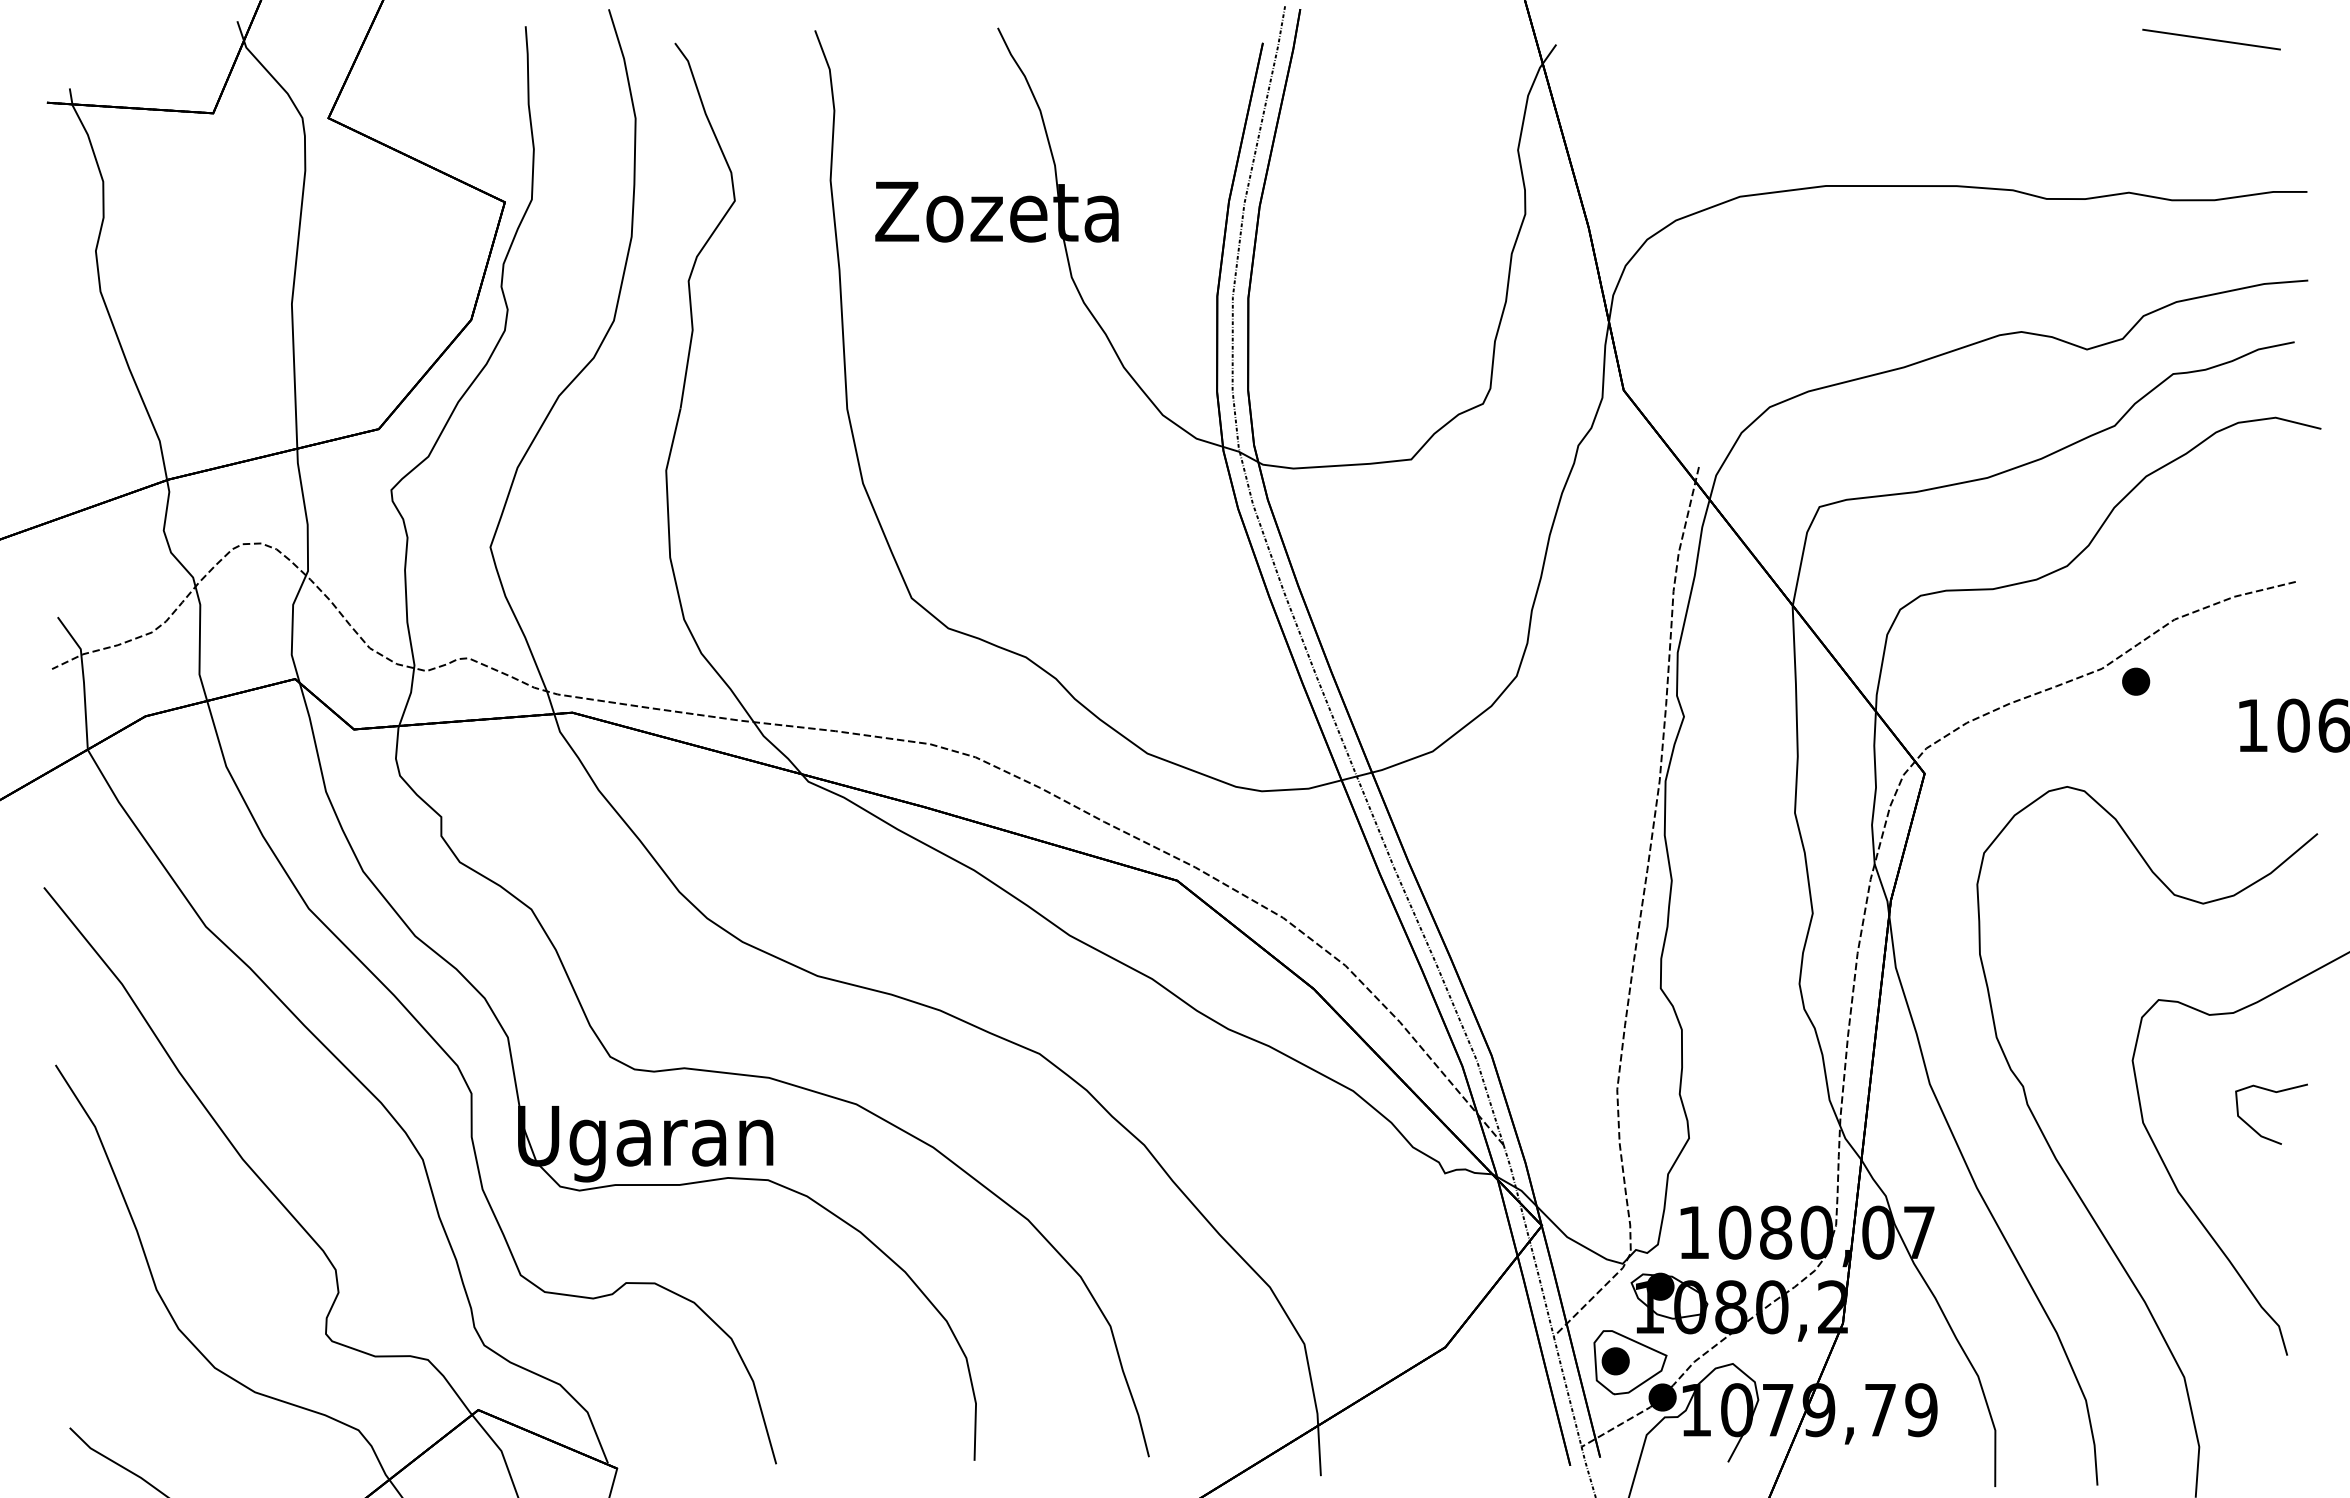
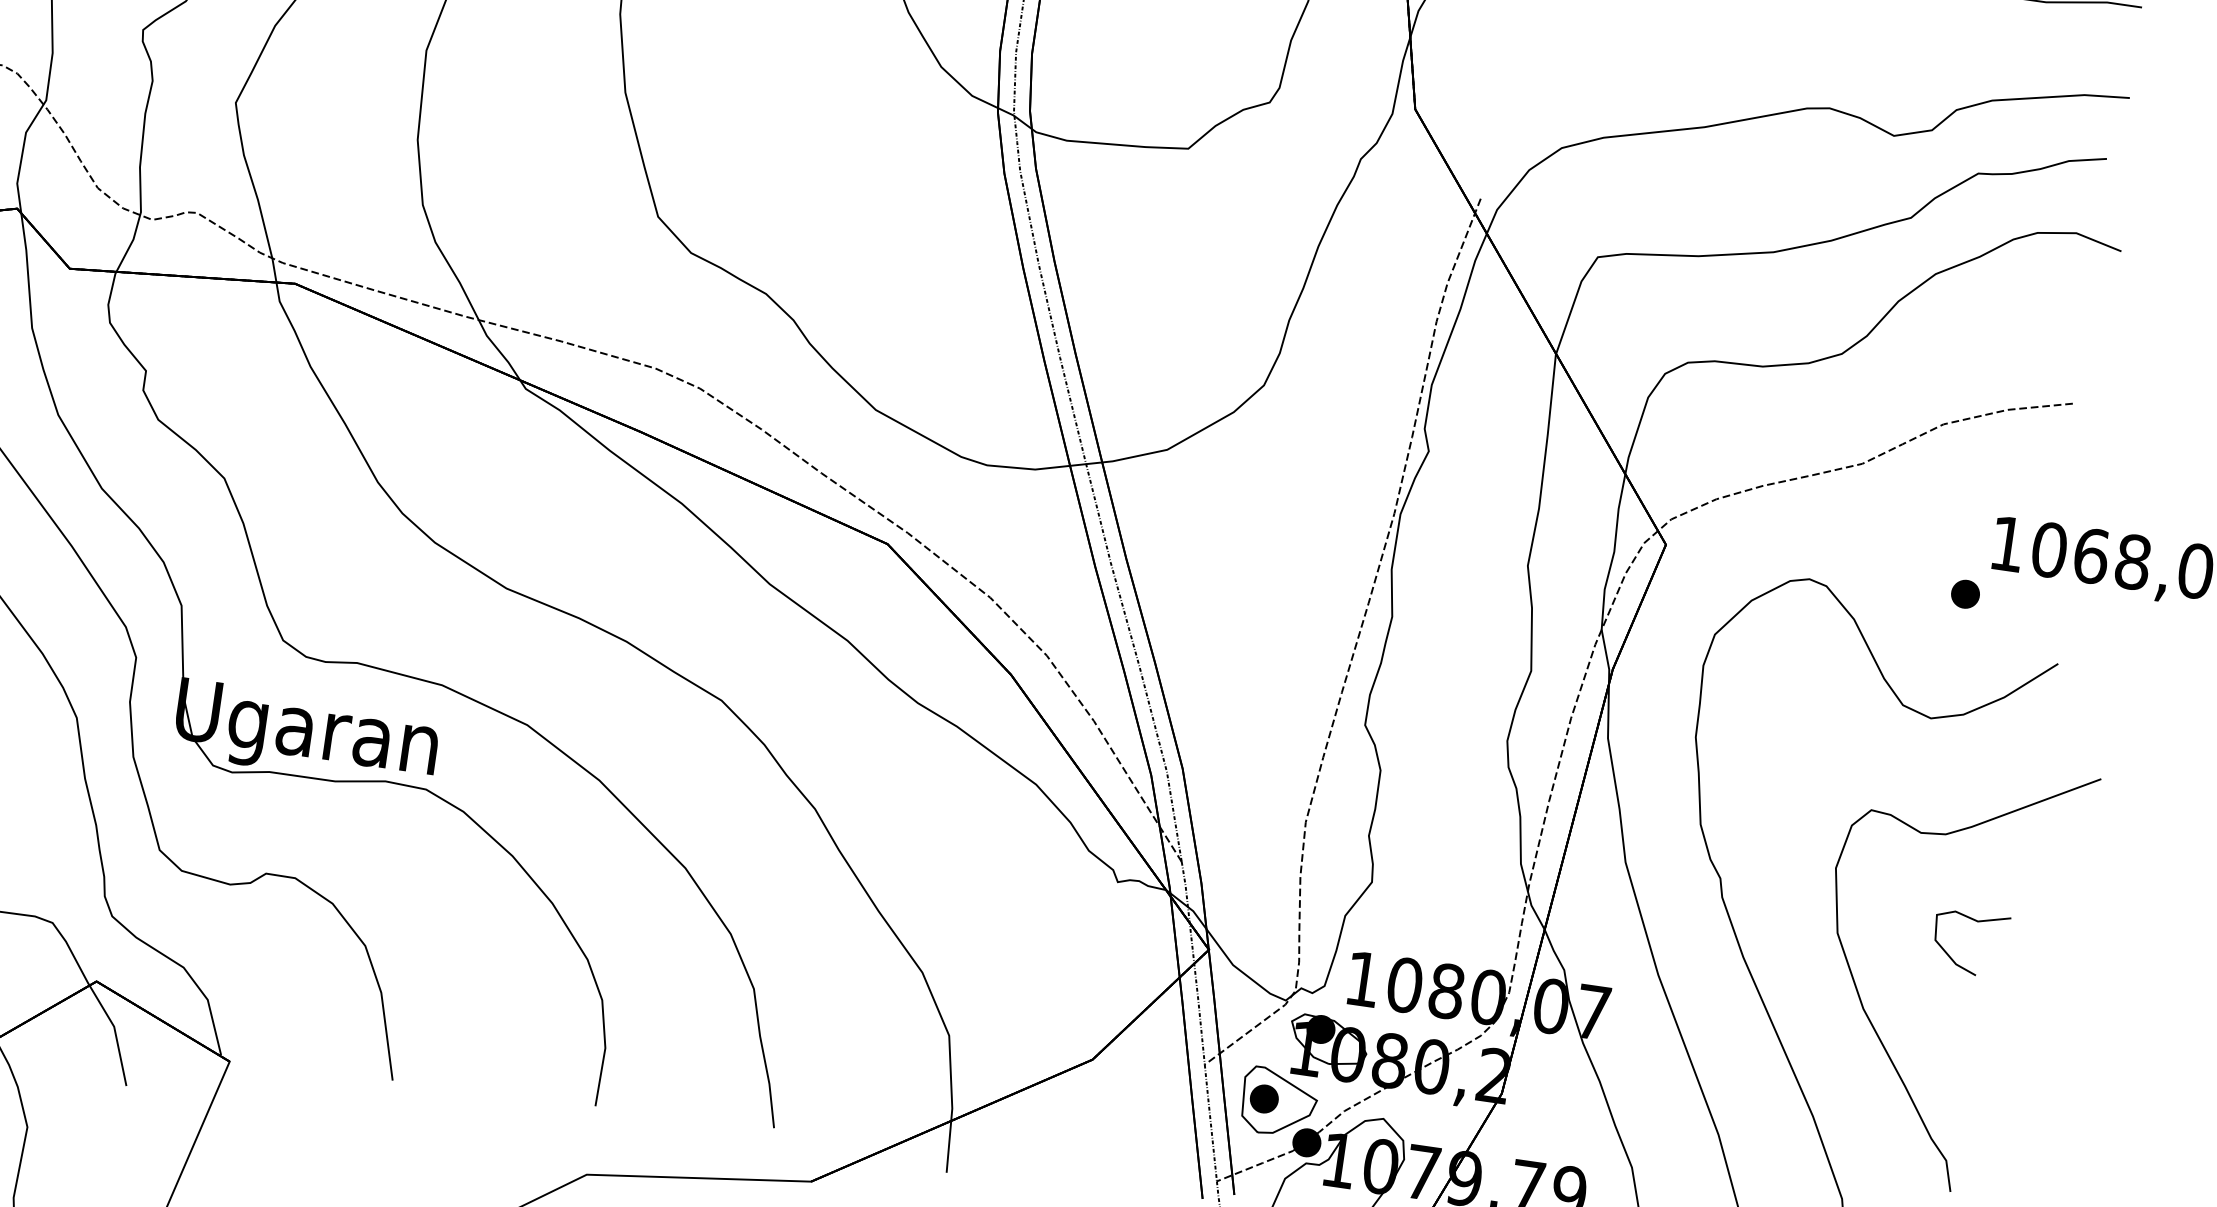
part: (2136, 681) -> (1965, 594), moved

